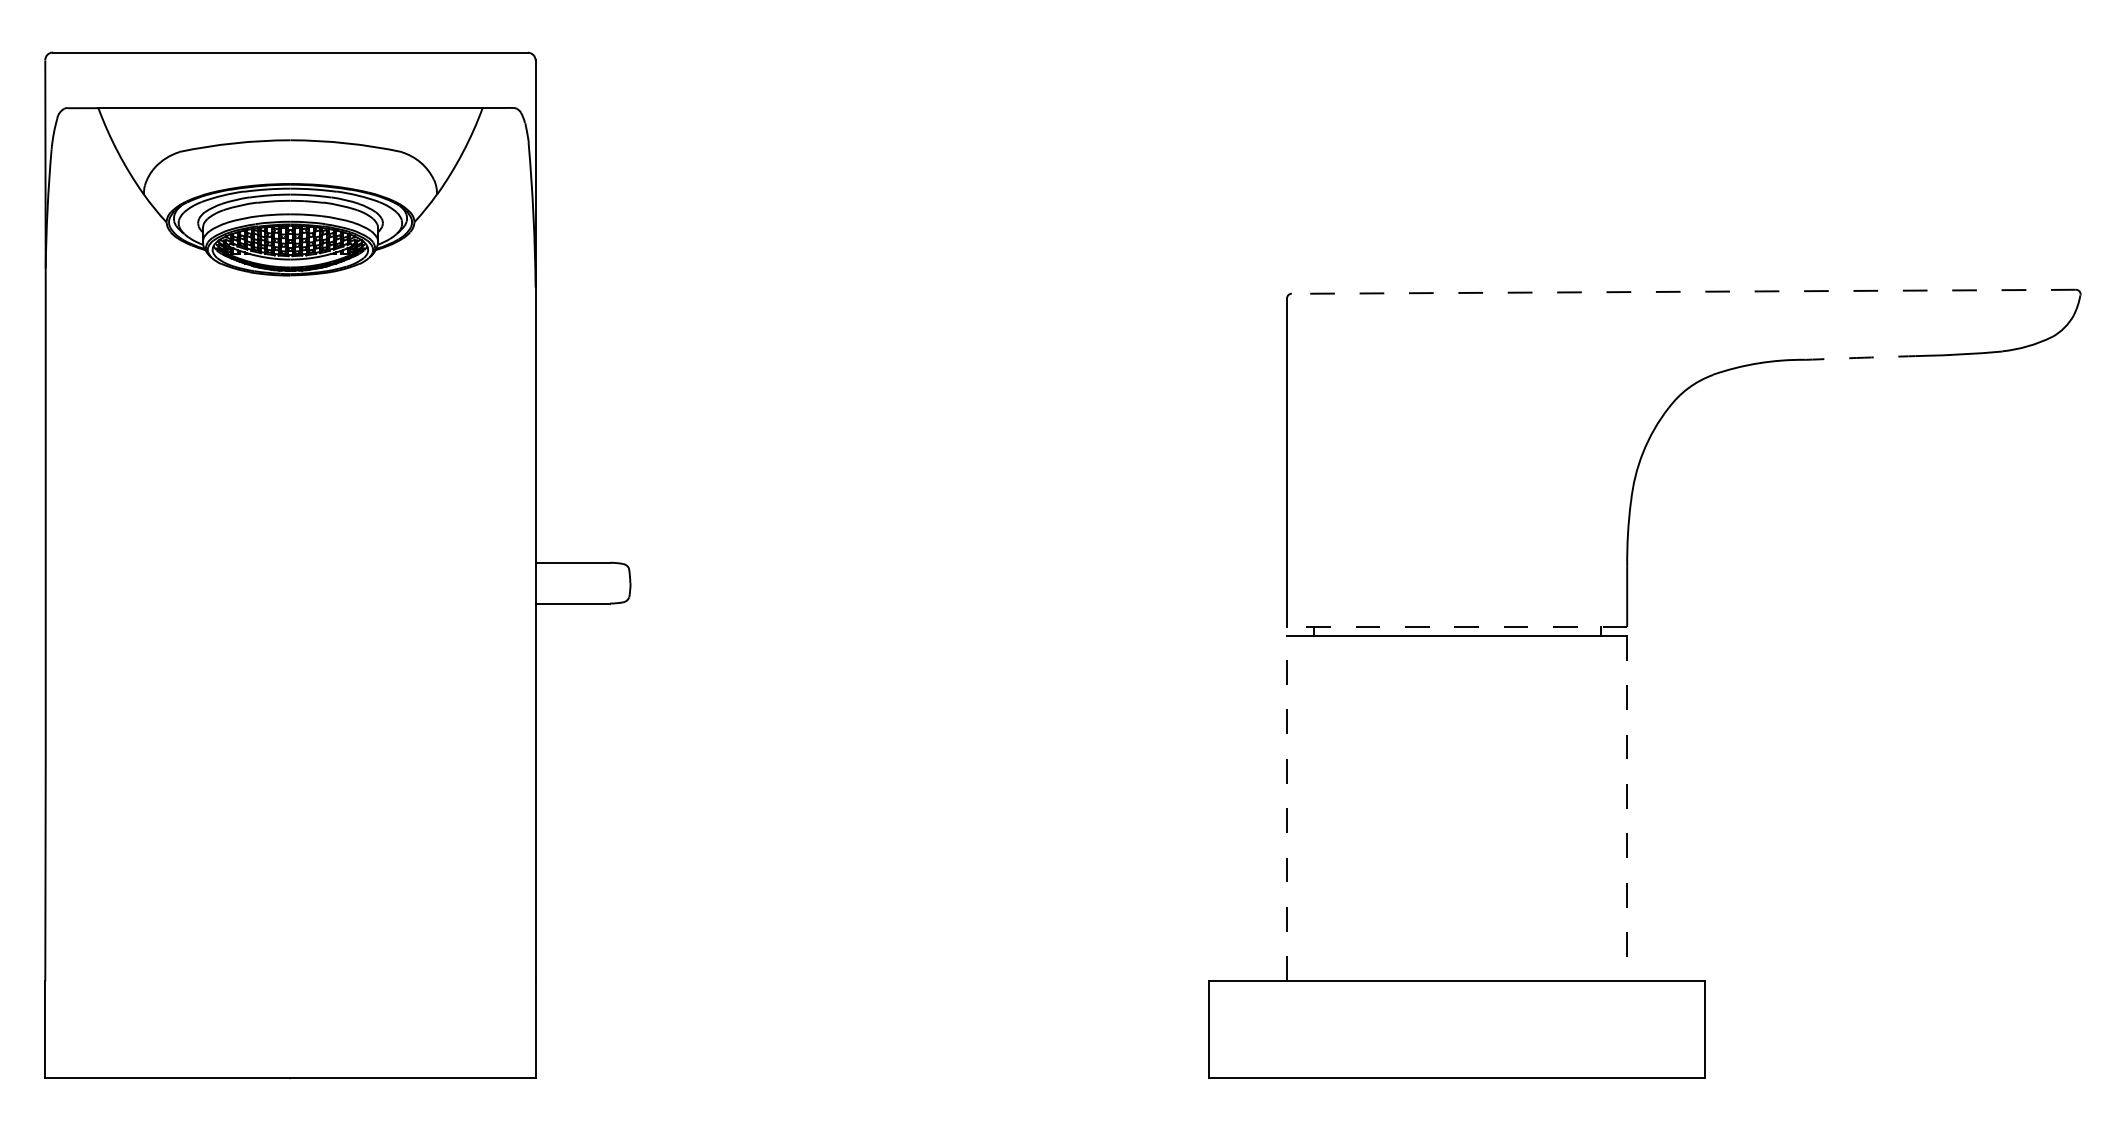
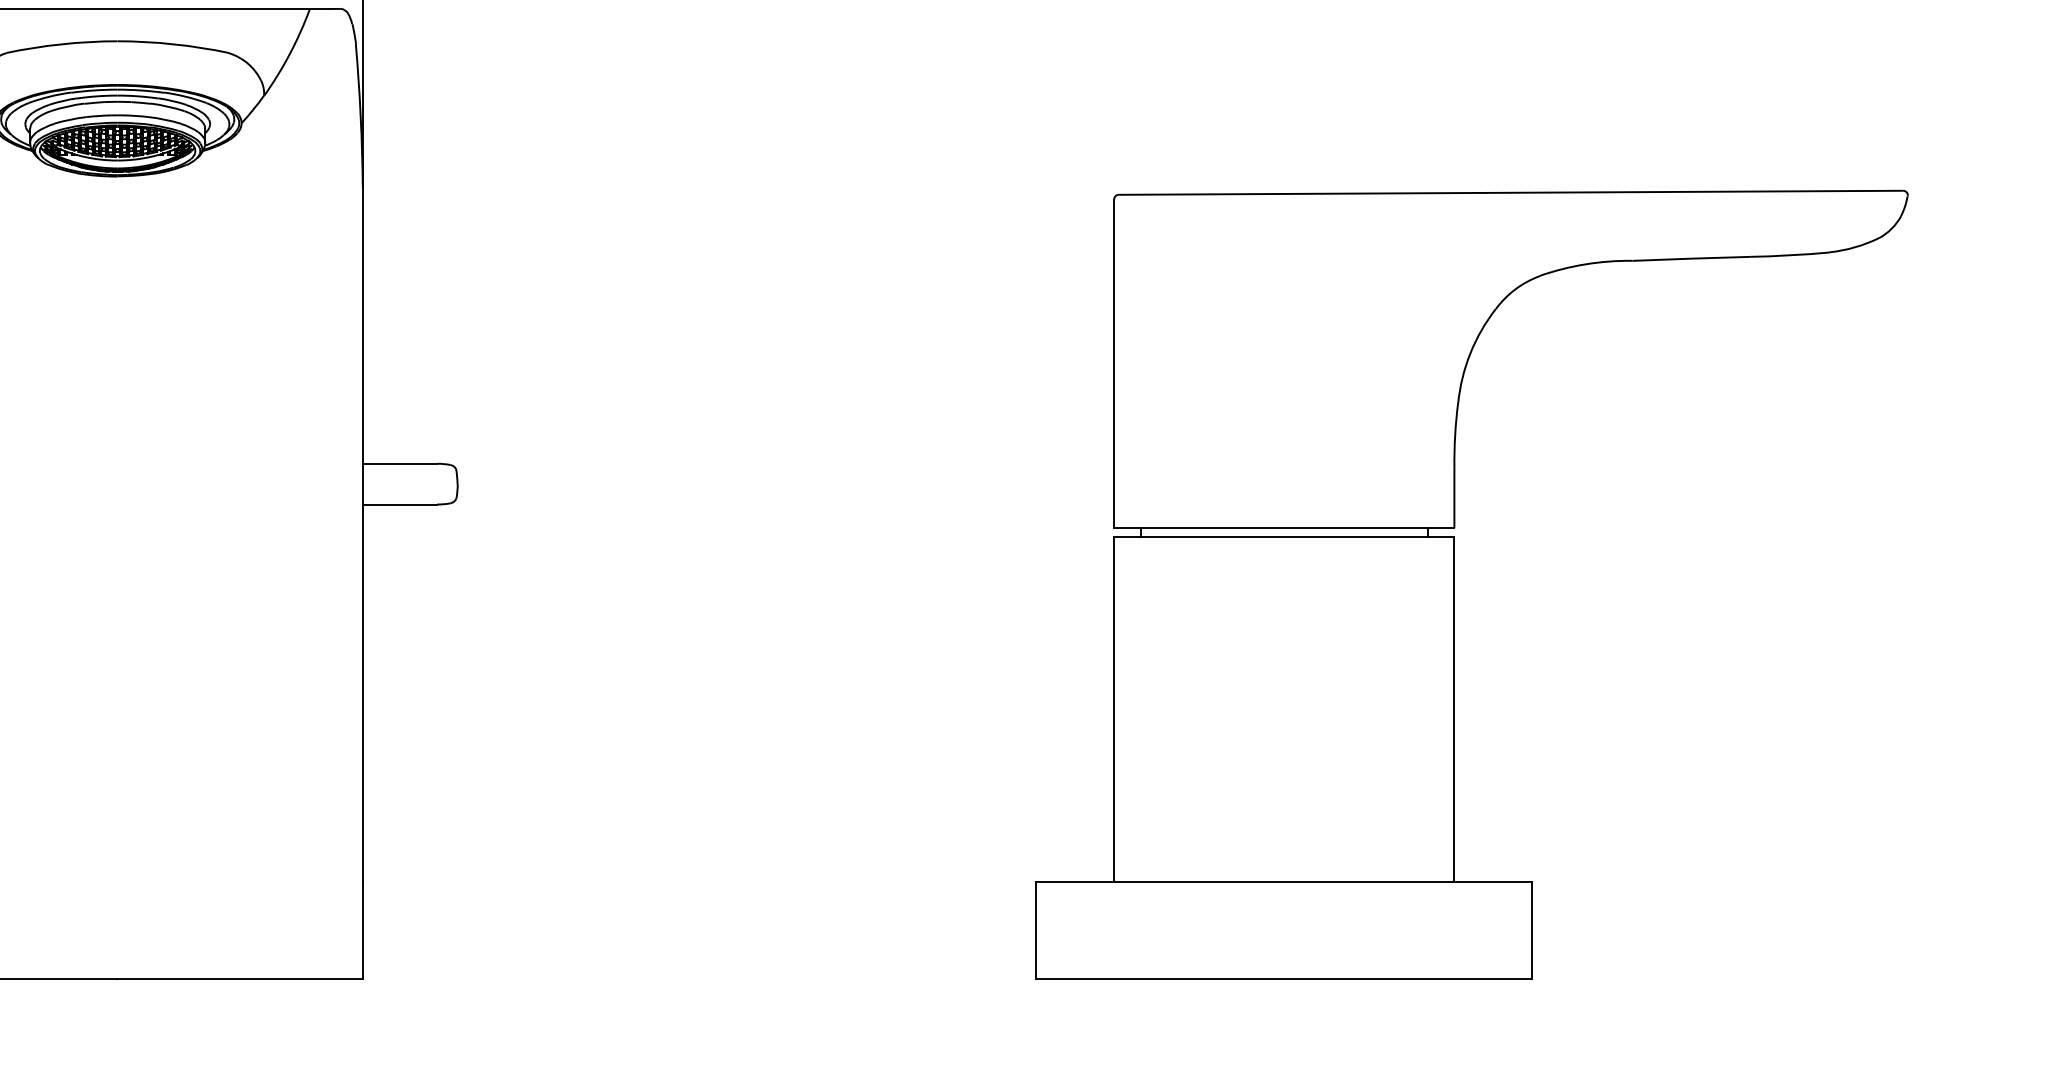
arc: (1683, 291) -> (1510, 192), dashed -> solid
arc: (1864, 357) -> (1691, 258), dashed -> solid
line: (1456, 627) -> (1283, 528), dashed -> solid
line: (1286, 808) -> (1113, 709), dashed -> solid
line: (1627, 808) -> (1454, 709), dashed -> solid

